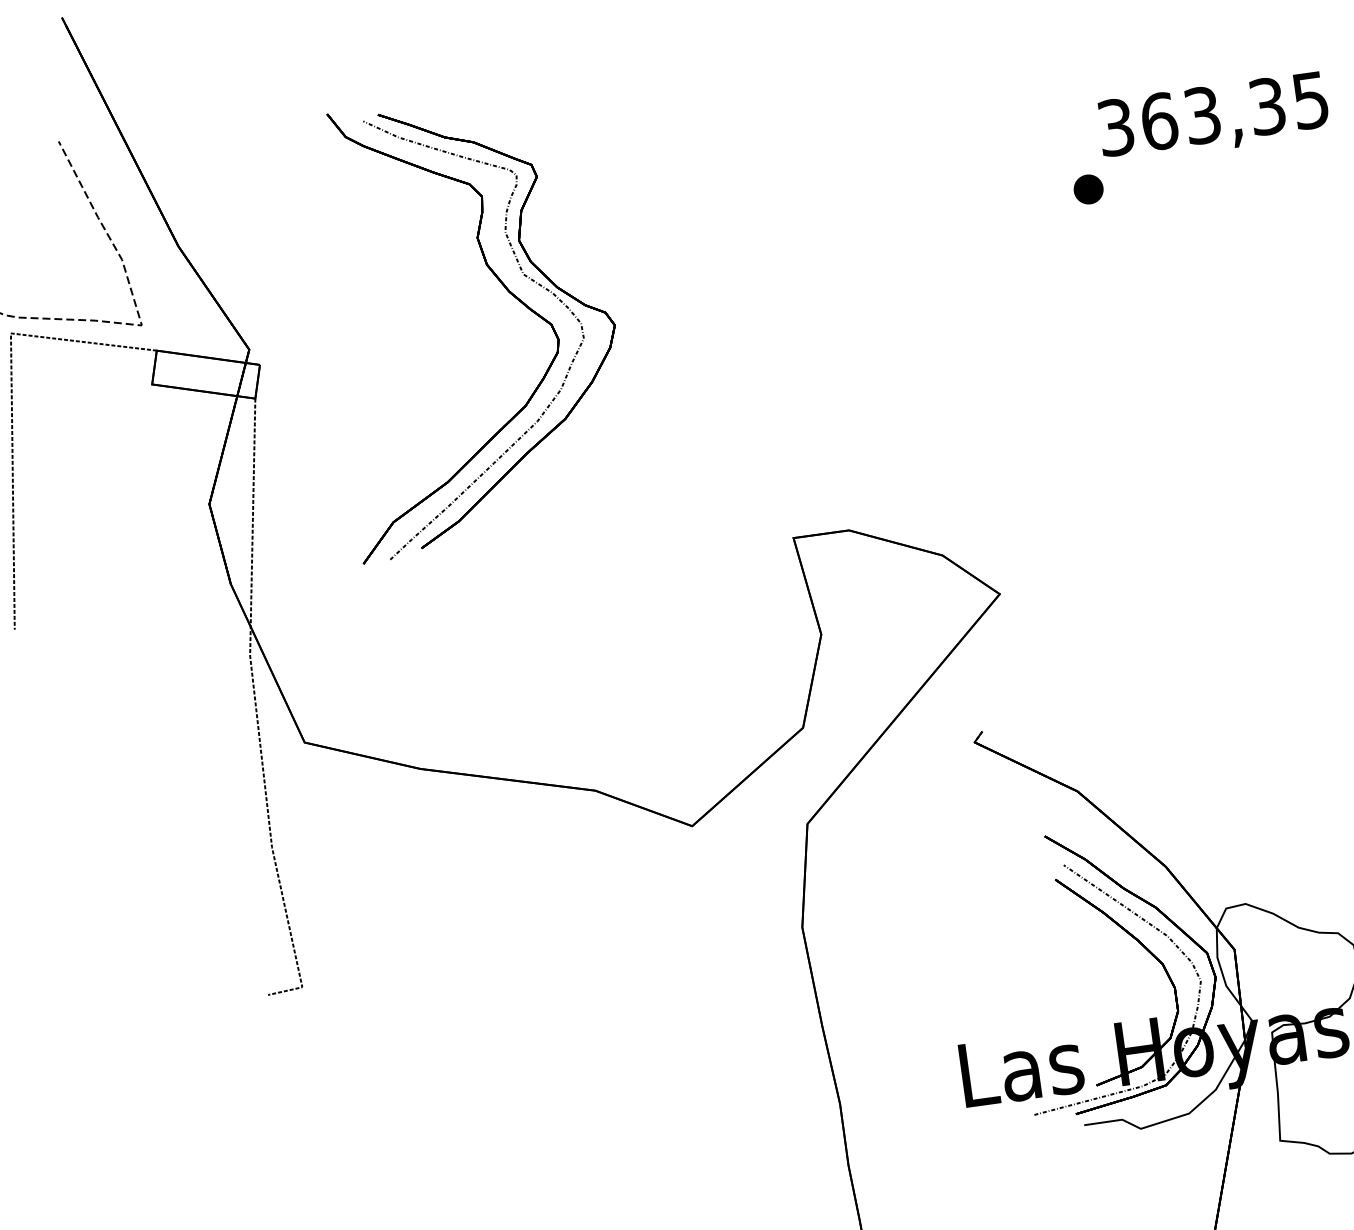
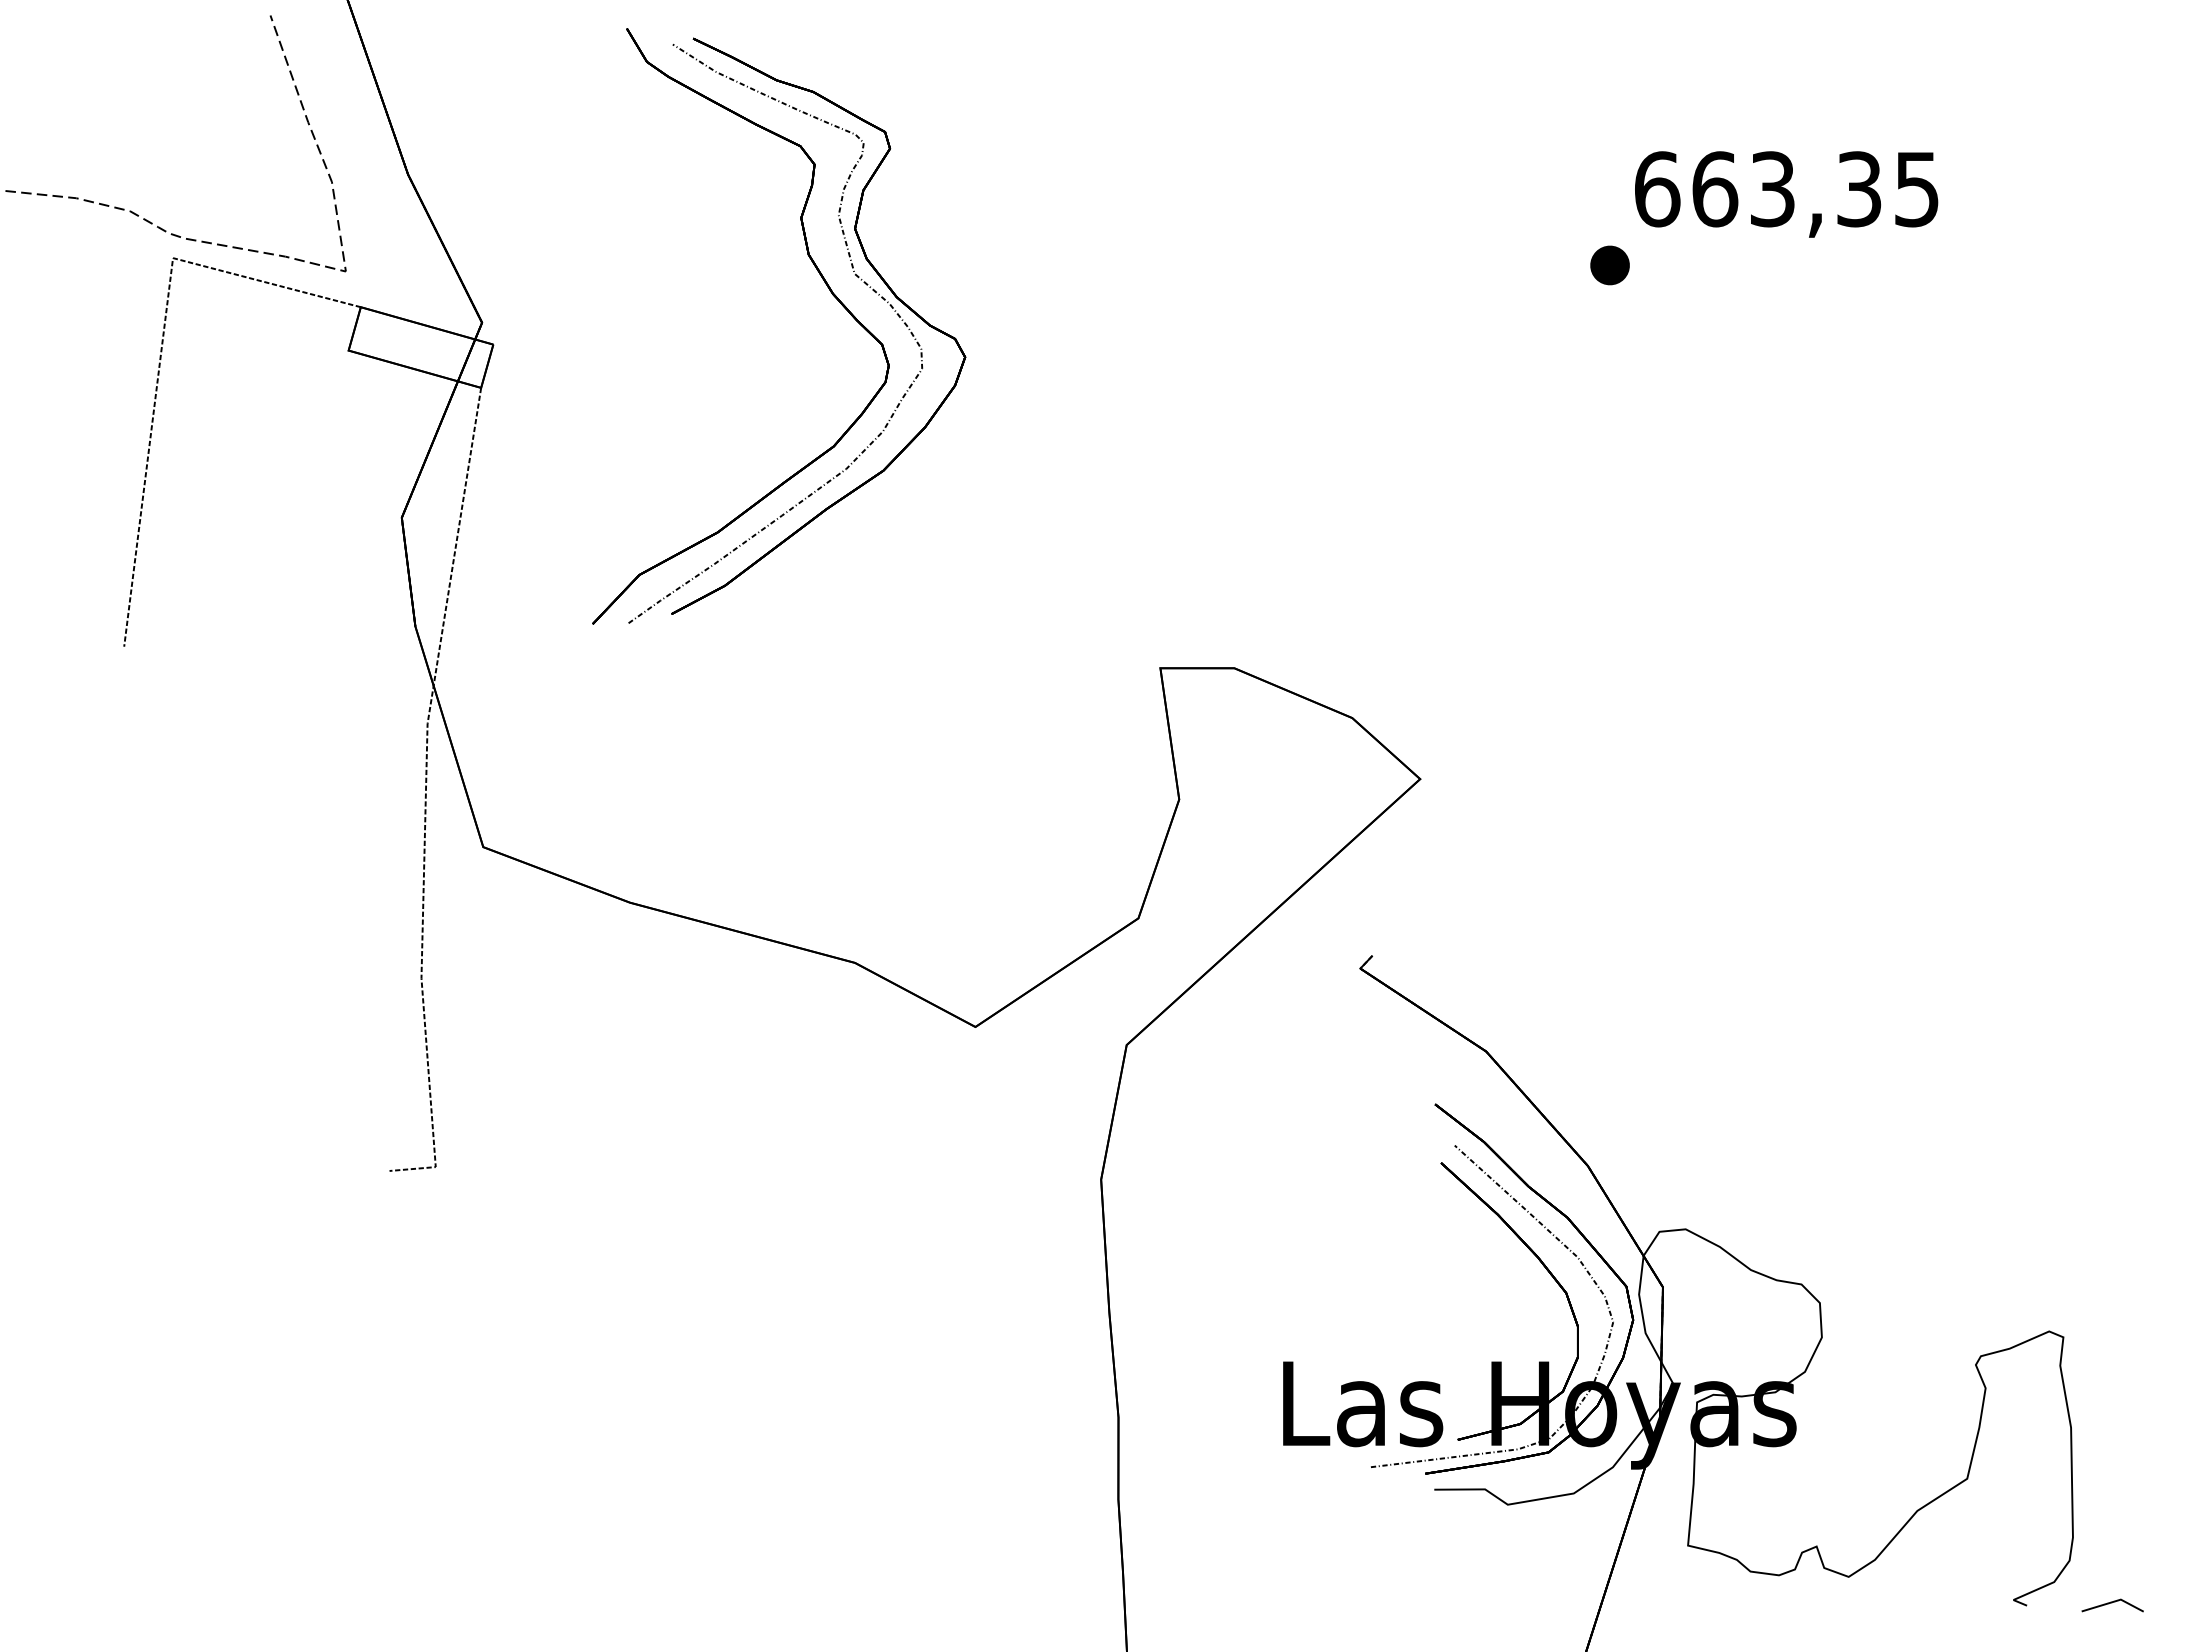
text: (1116, 127) -> (1657, 189), 363,35 -> 663,35

